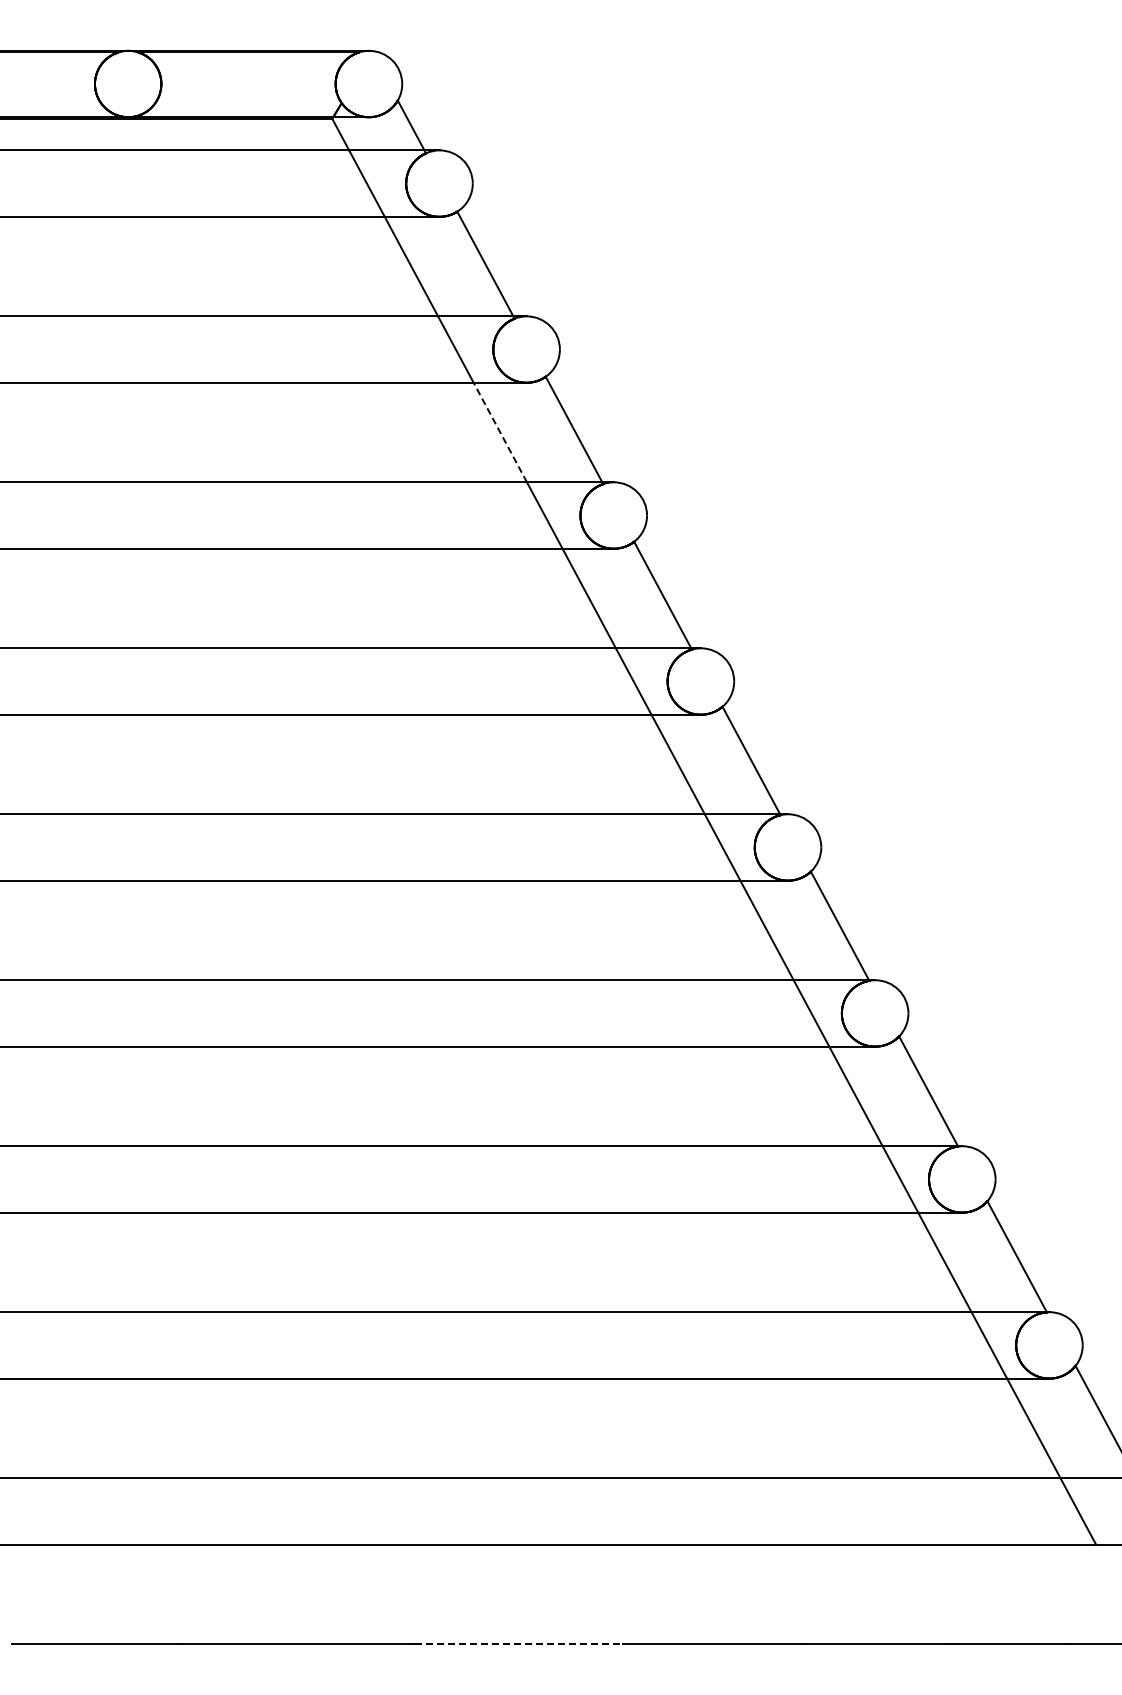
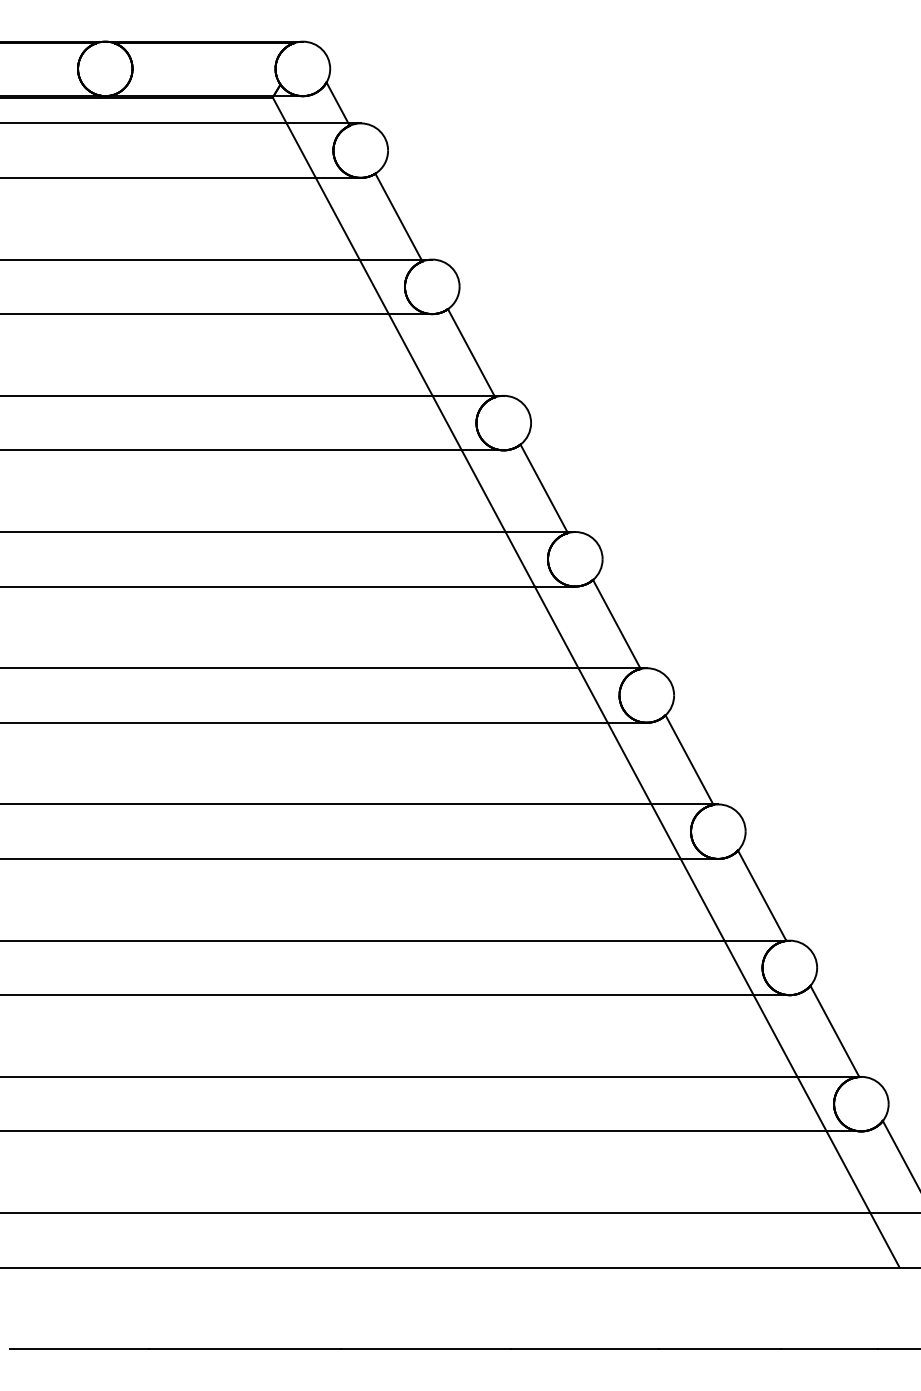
line: (500, 432) -> (410, 354), dashed -> solid
line: (519, 1644) -> (426, 1349), dashed -> solid

